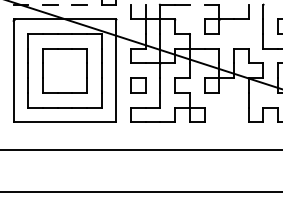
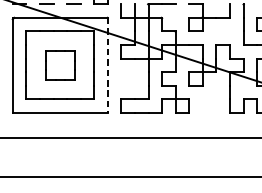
part: (64, 70) -> (59, 65), size x0.7
line: (116, 71) -> (107, 65), solid -> dashed
part: (138, 85) -> (128, 78), removed

